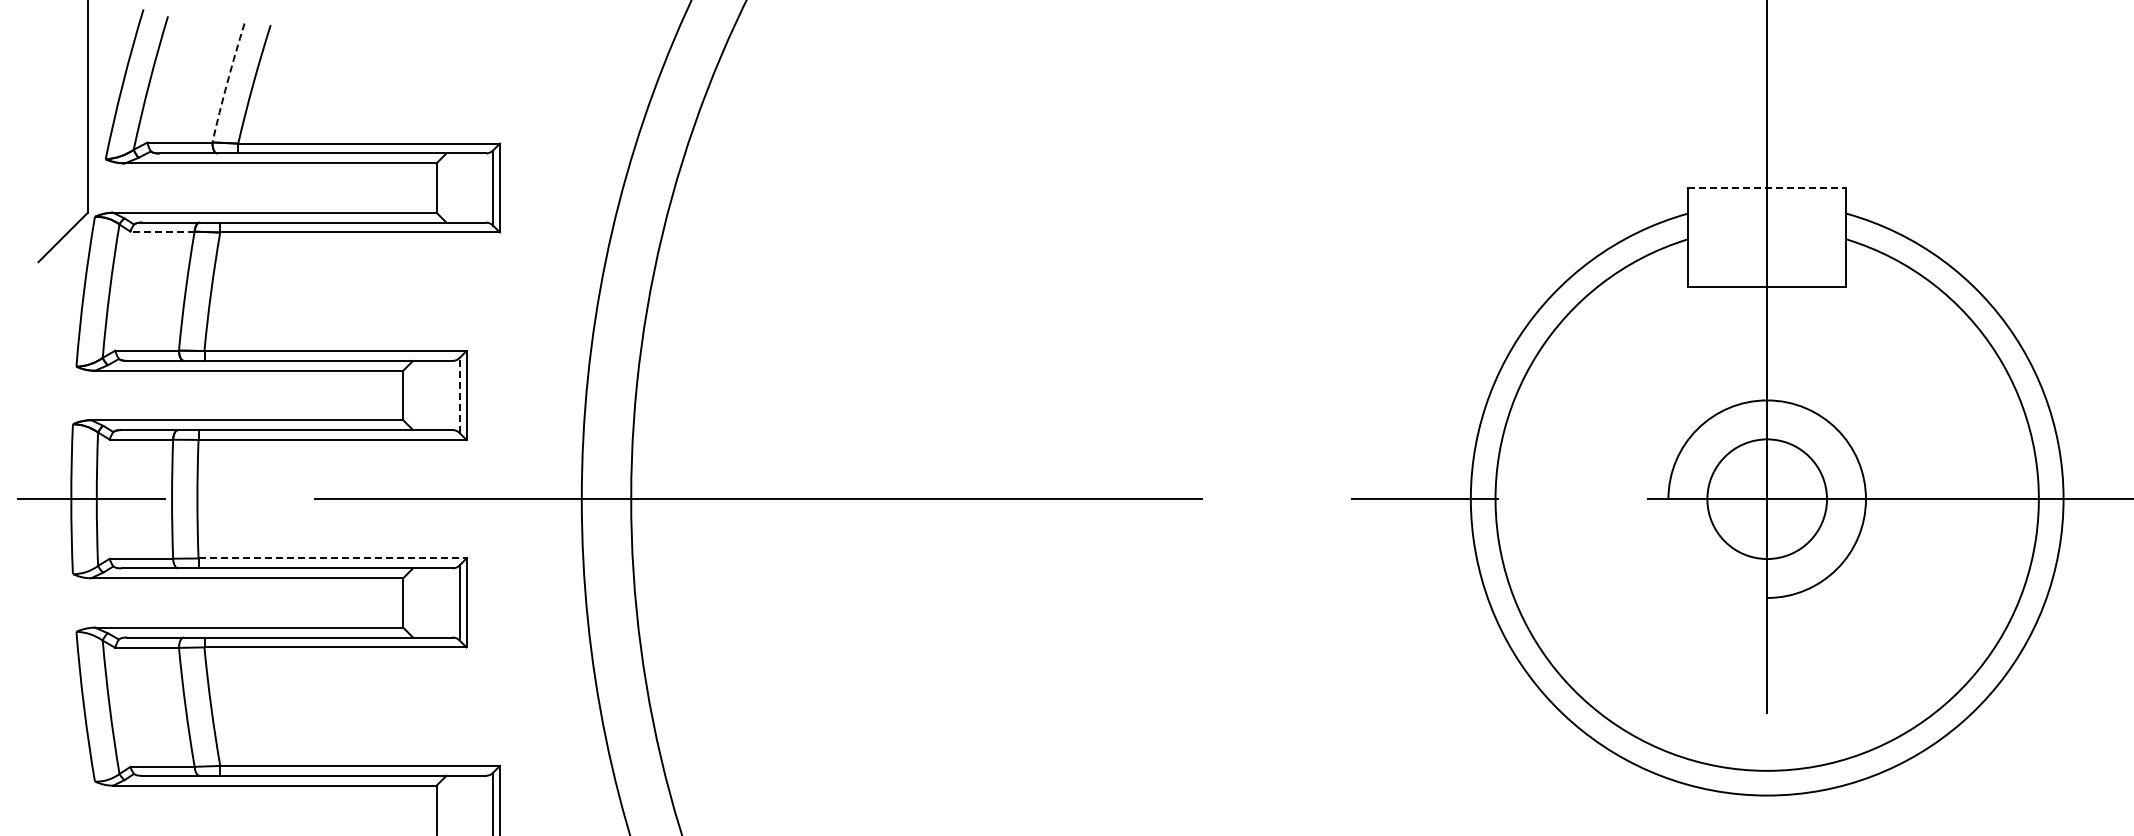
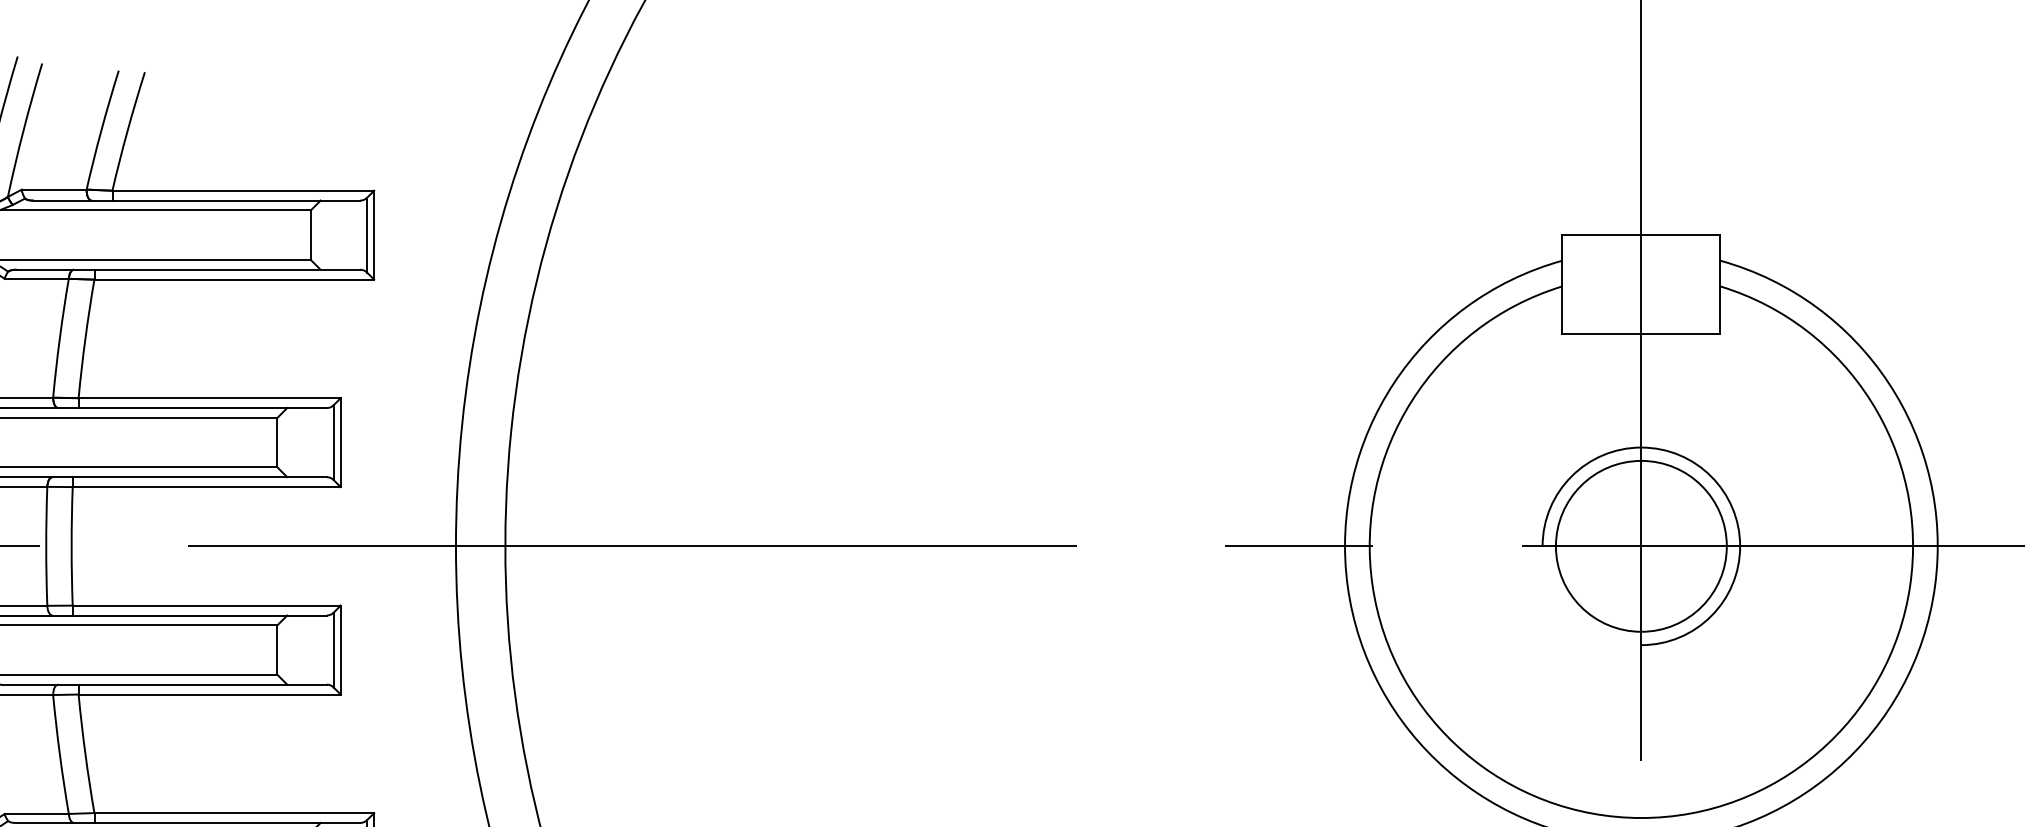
arc: (227, 82) -> (101, 129), dashed -> solid
line: (1767, 188) -> (1641, 235), dashed -> solid
line: (162, 231) -> (36, 278), dashed -> solid
line: (459, 395) -> (333, 442), dashed -> solid
circle: (1766, 498) -> (1640, 545), size x1.43
line: (332, 558) -> (206, 605), dashed -> solid

